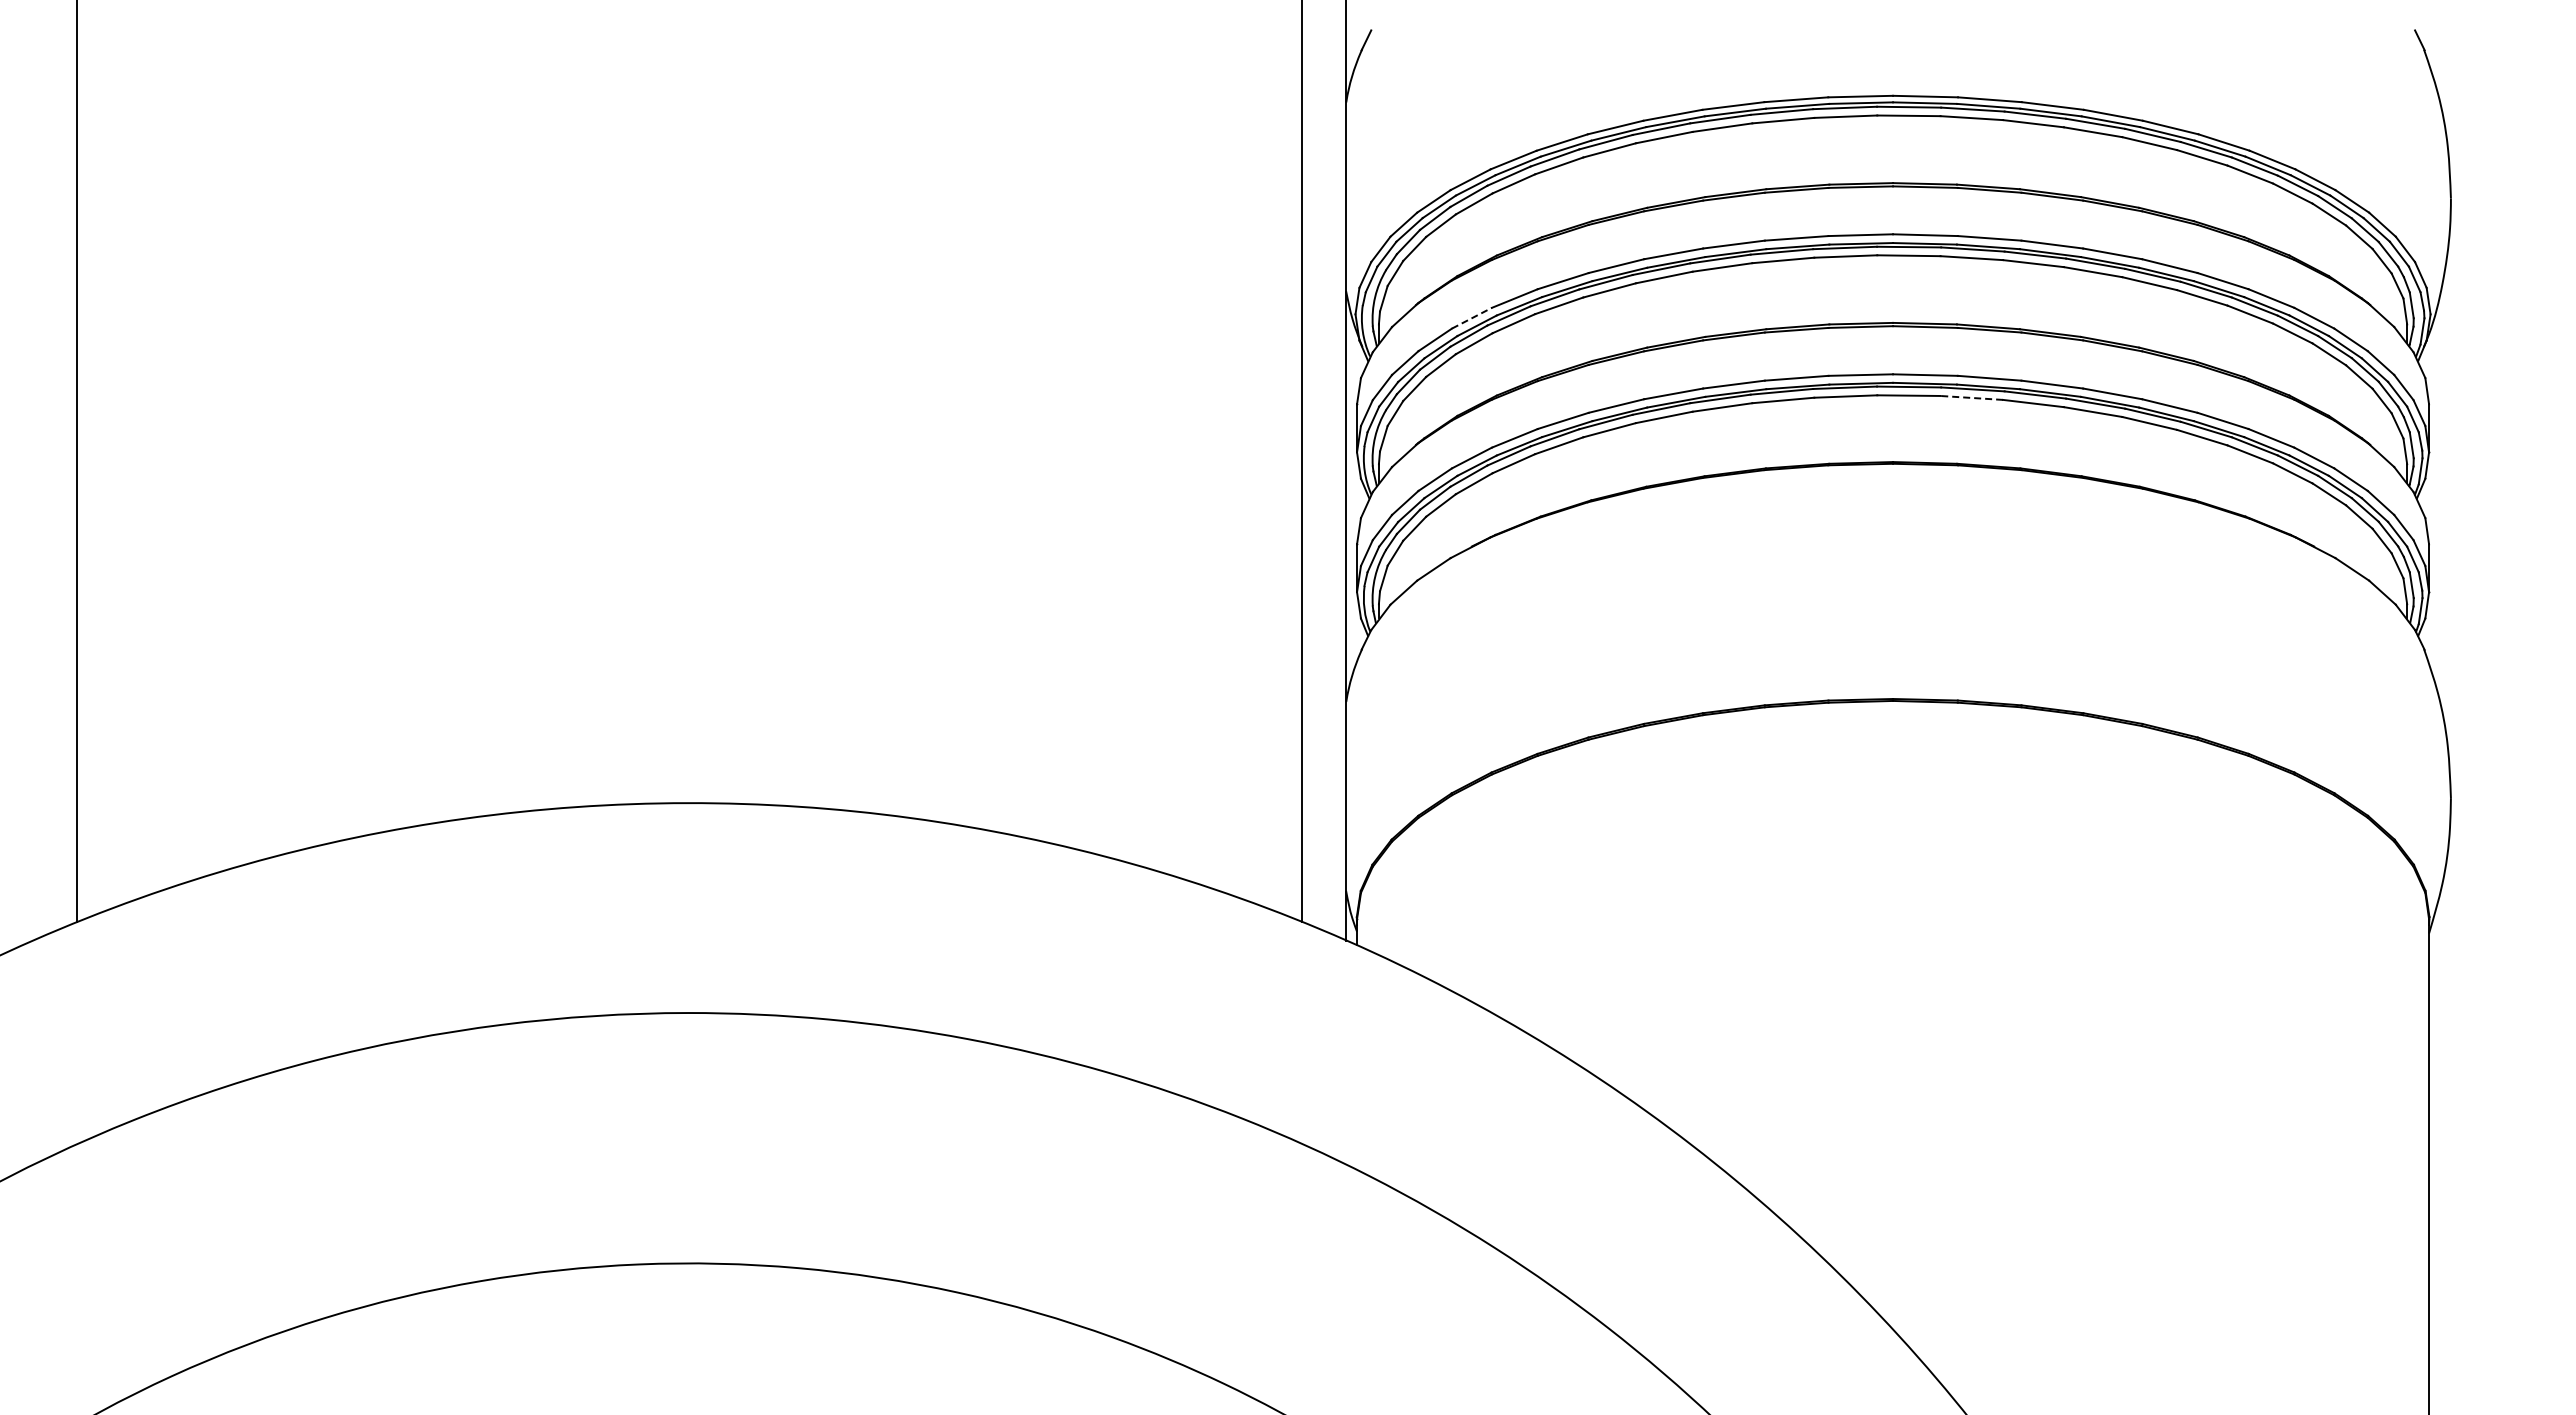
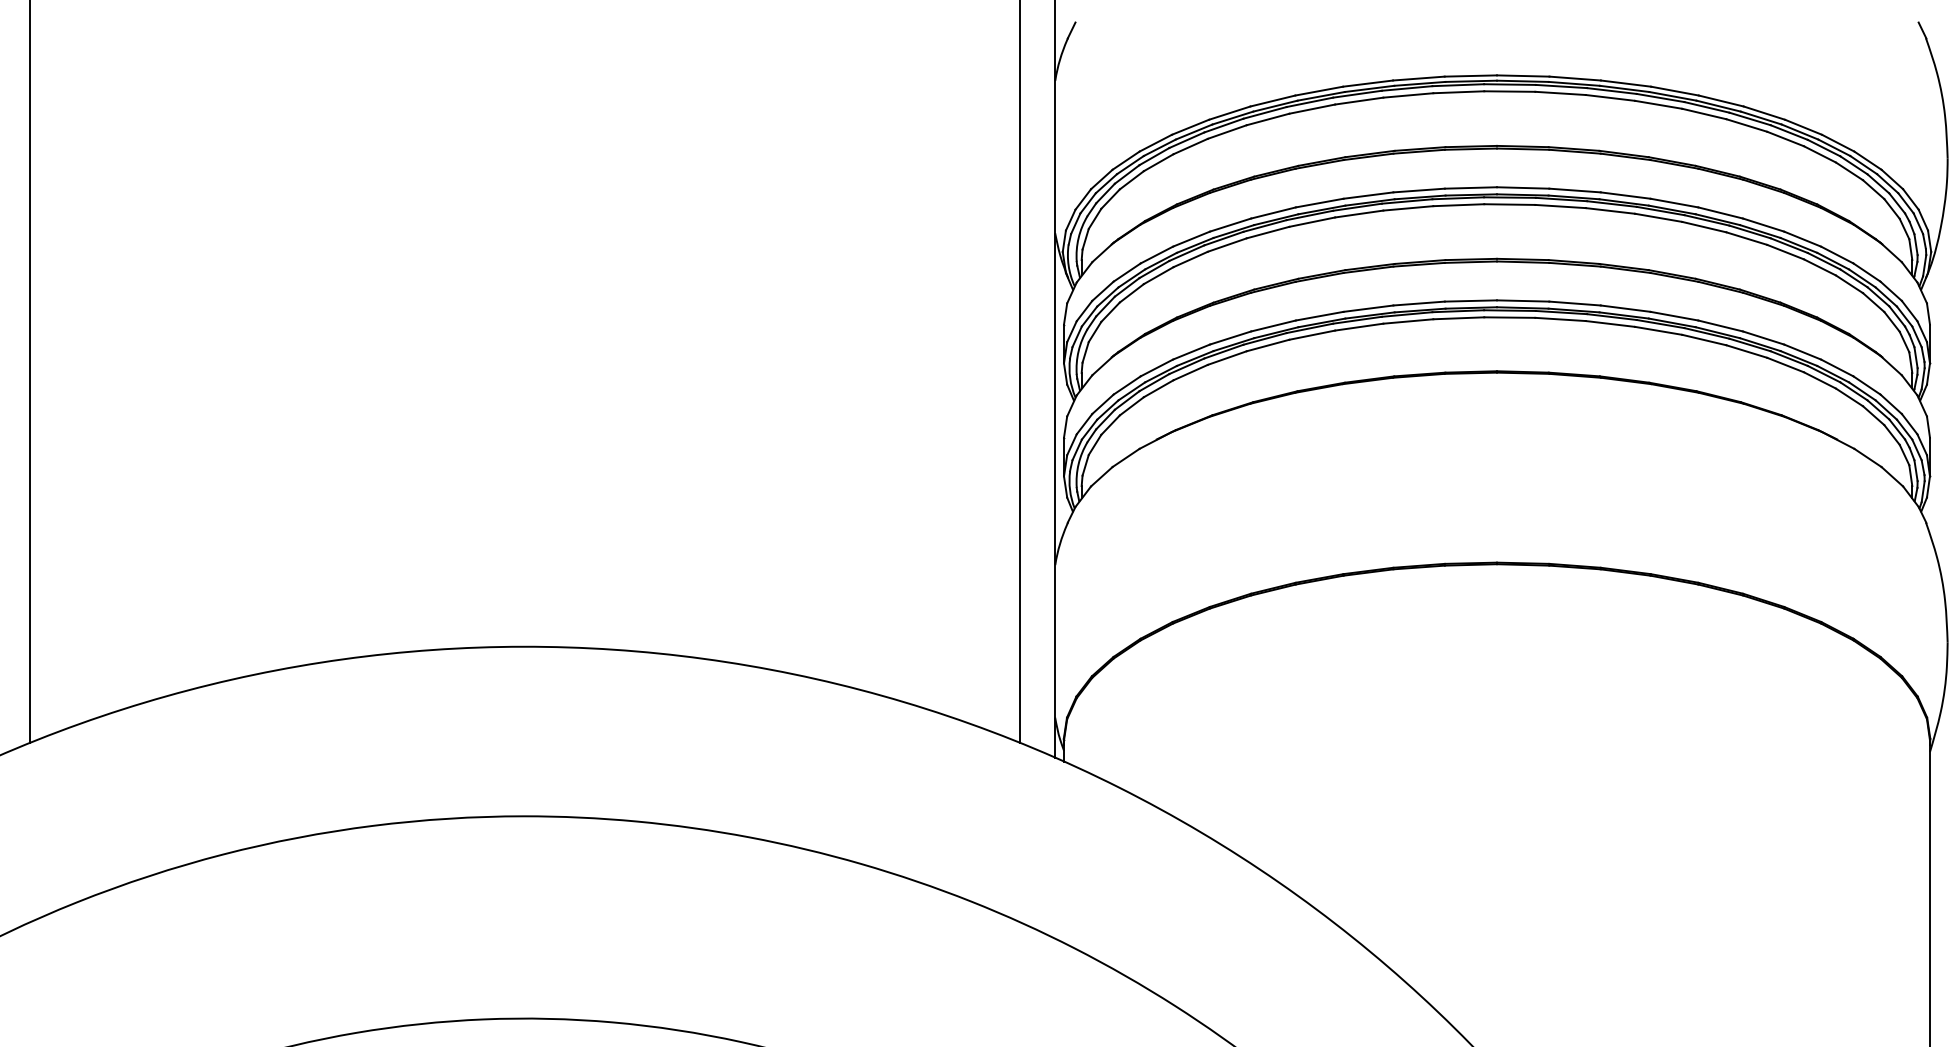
line: (1472, 318) -> (1157, 255), dashed -> solid
line: (1971, 397) -> (1560, 319), dashed -> solid

